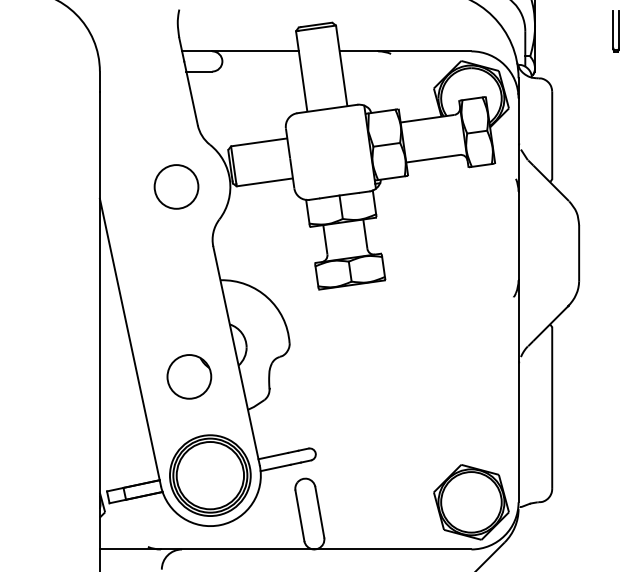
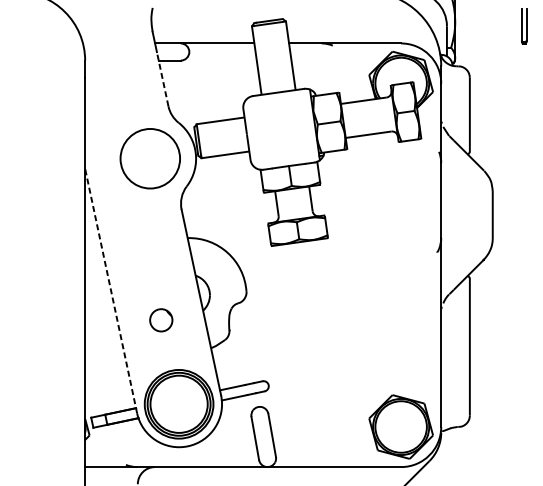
line: (191, 93) -> (163, 79), solid -> dashed
circle: (176, 186) -> (150, 158), size x1.6
line: (130, 342) -> (111, 291), solid -> dashed
part: (189, 376) -> (161, 319), size x0.6

